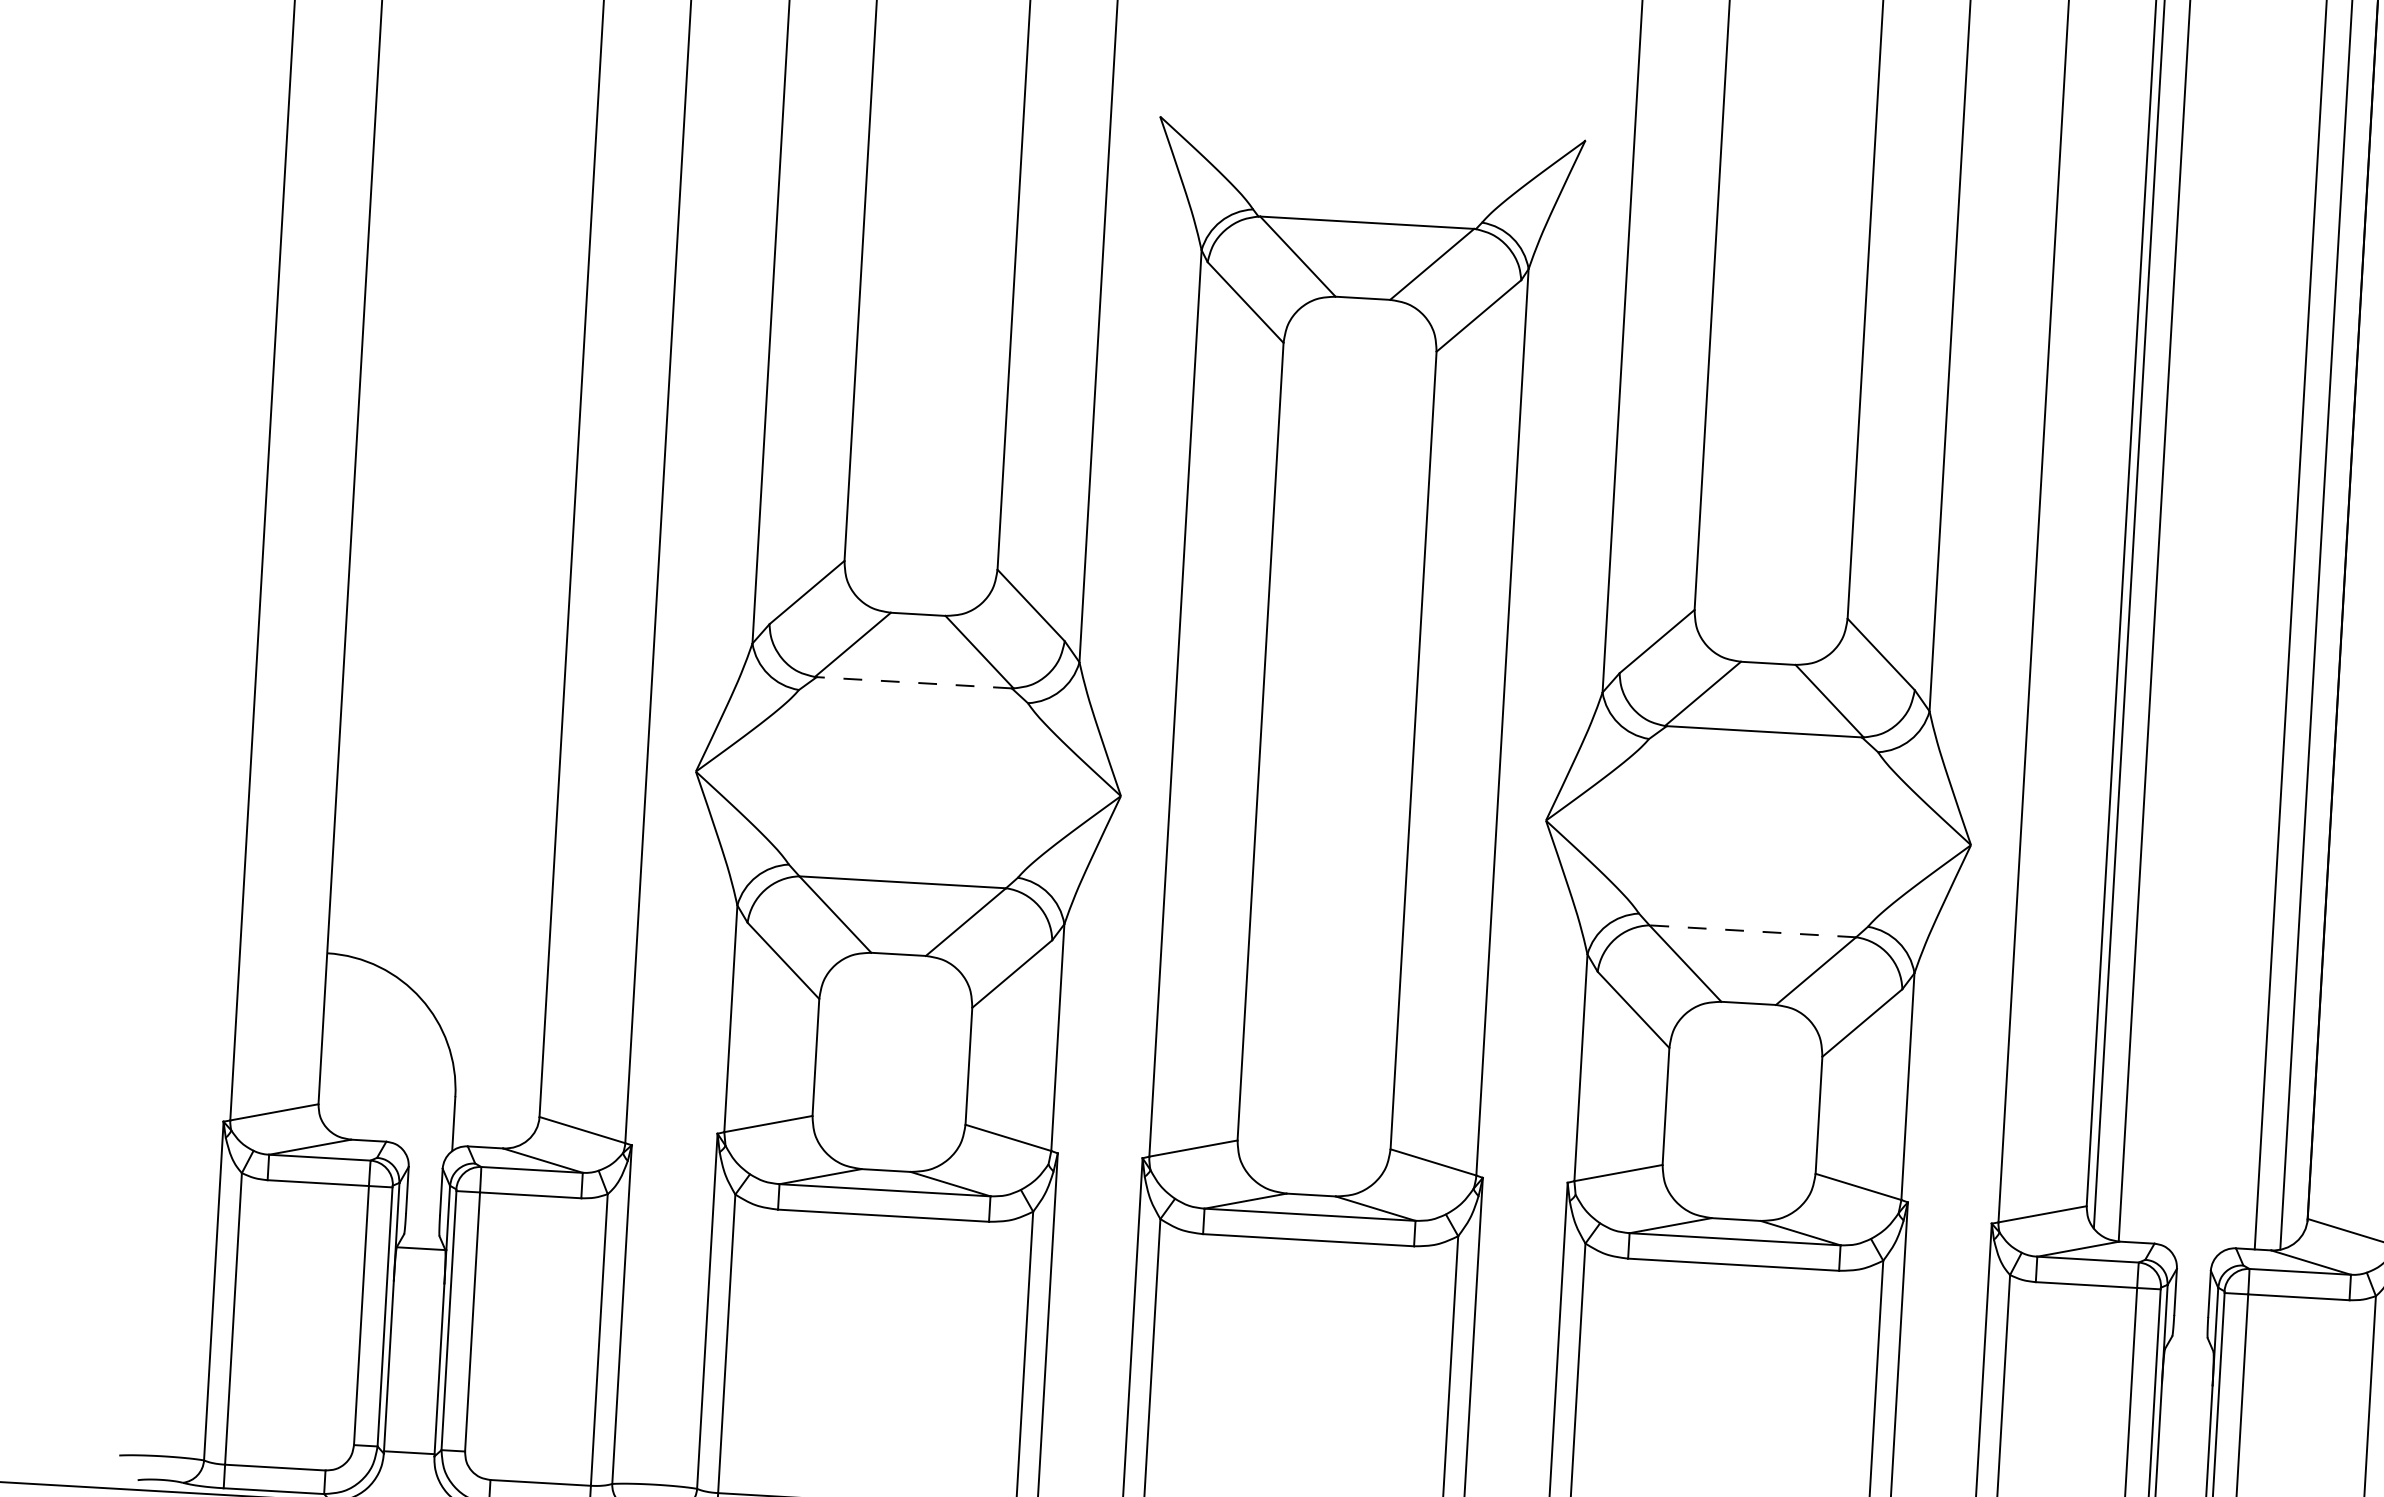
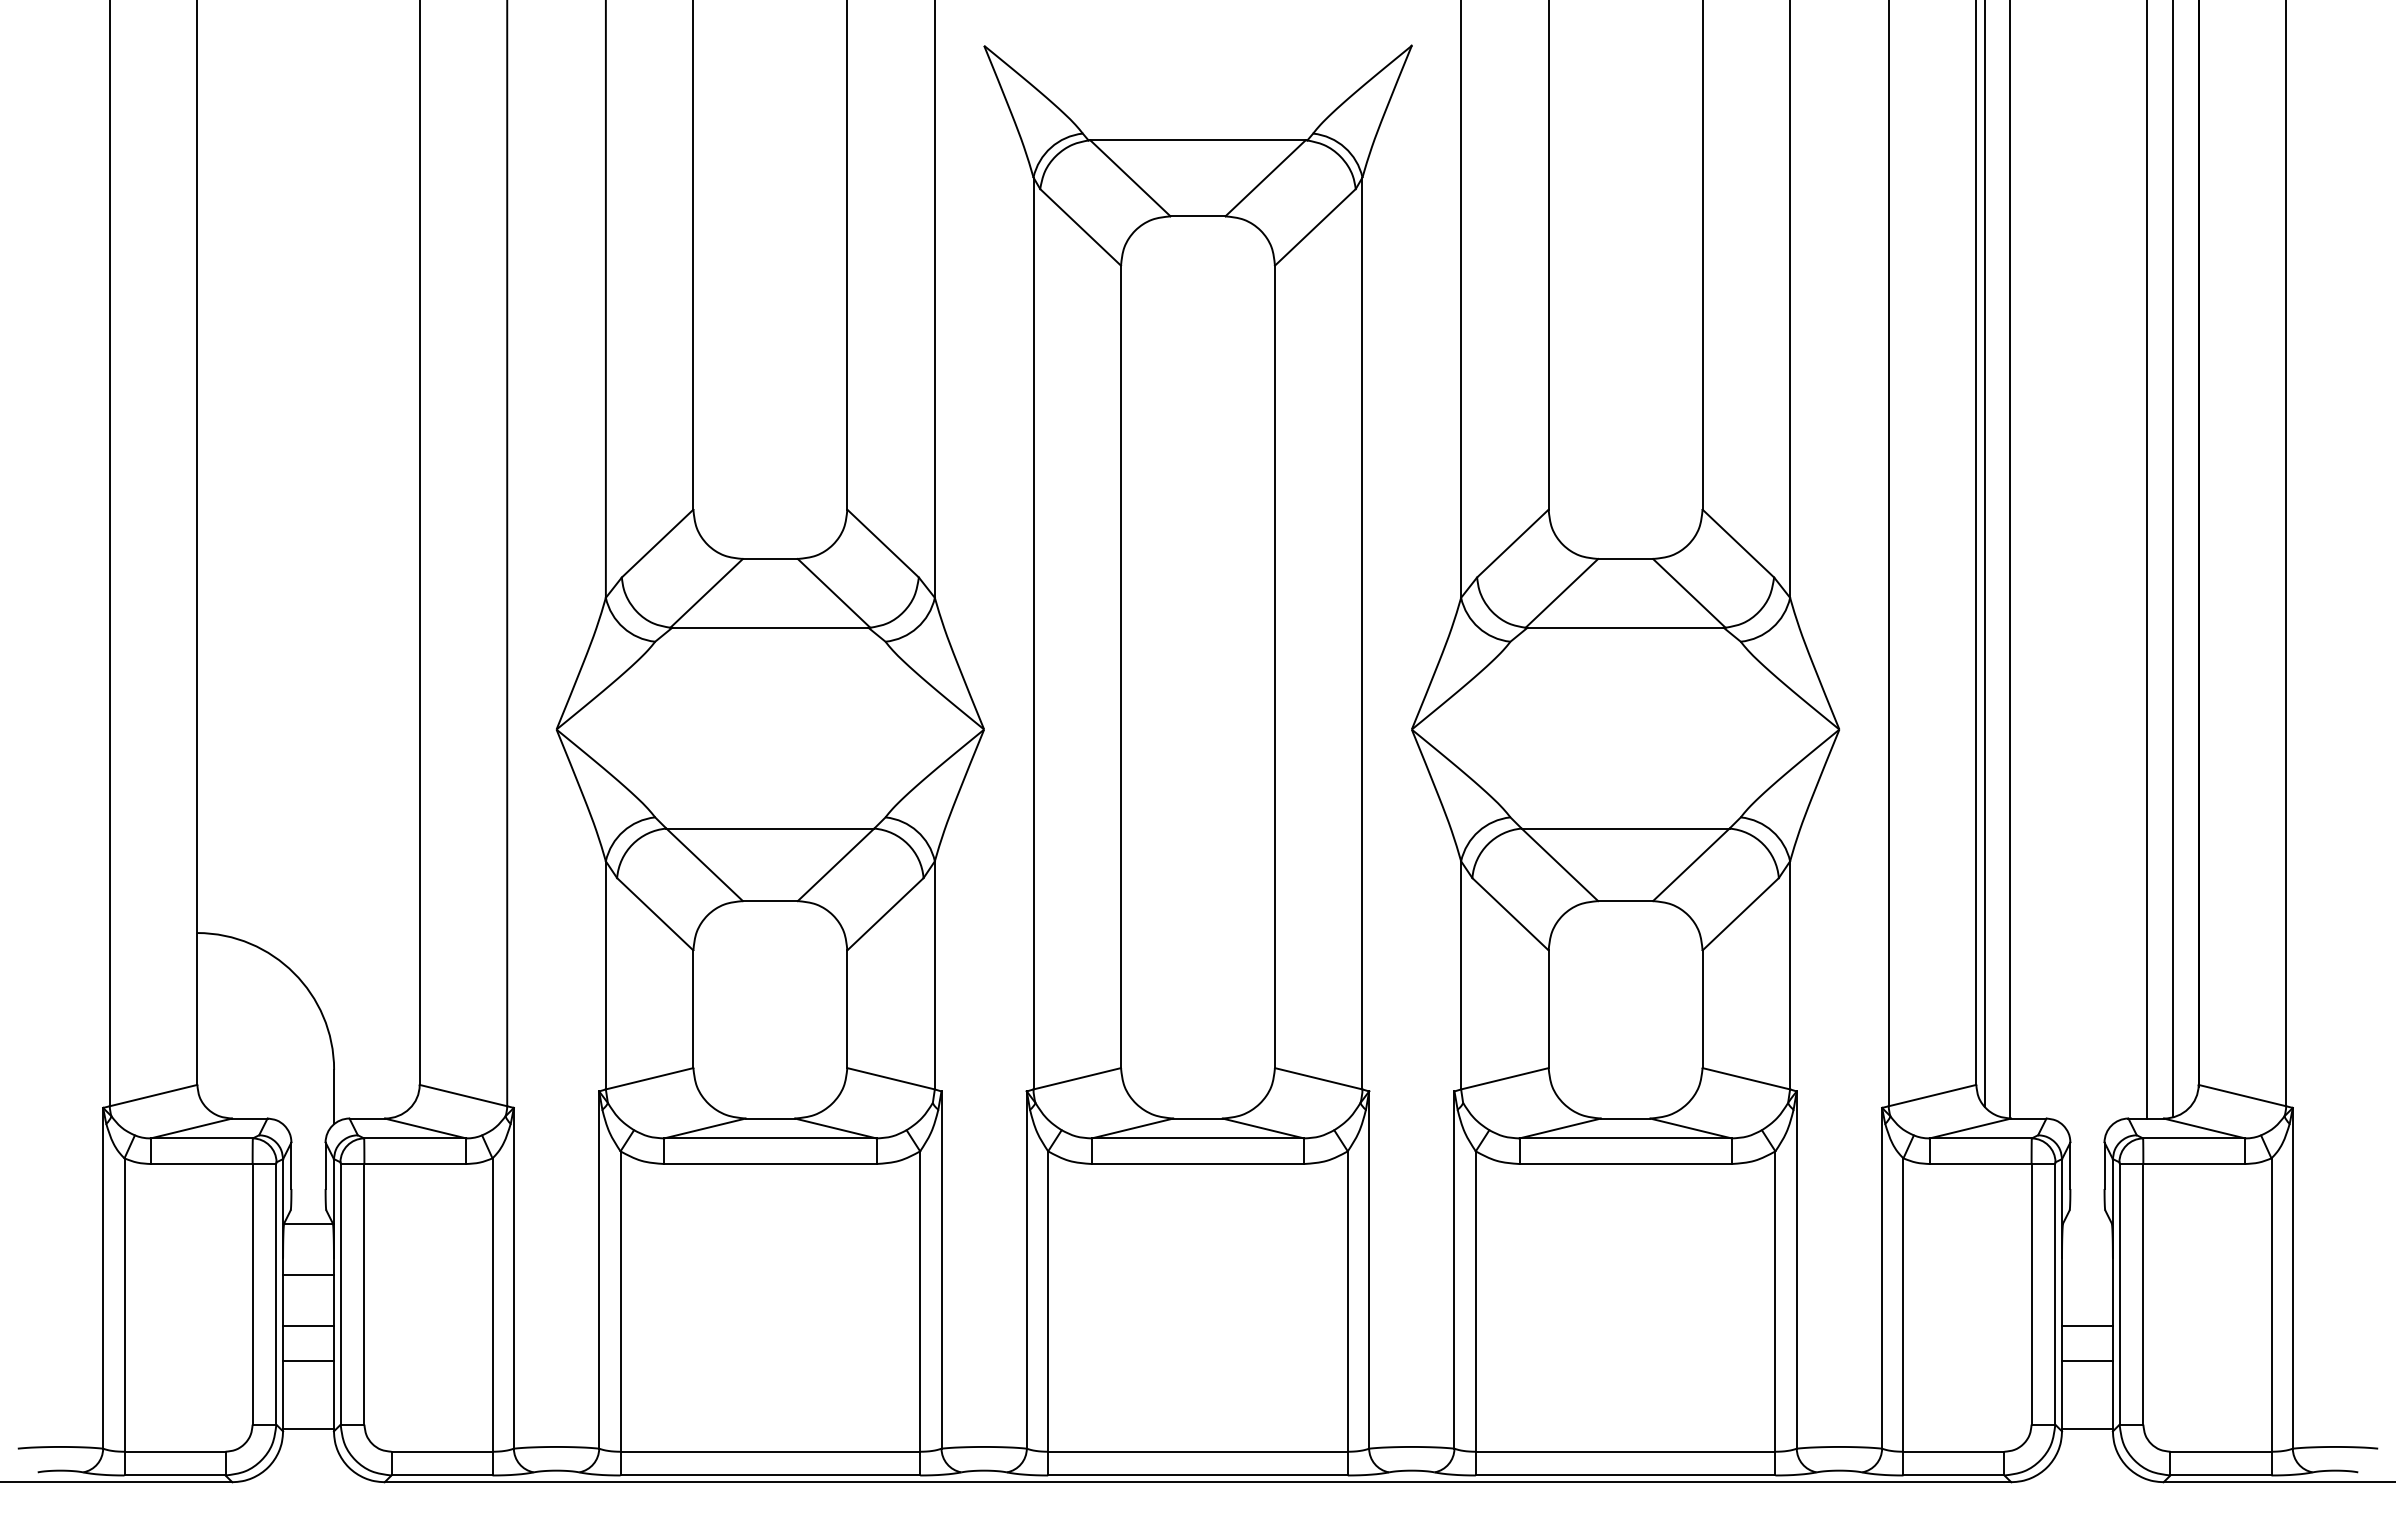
line: (913, 682) -> (769, 627), dashed -> solid
line: (1752, 931) -> (1625, 828), dashed -> solid
line: (418, 1300) -> (308, 1275), added
line: (415, 1350) -> (308, 1326), added
line: (413, 1384) -> (308, 1360), added
line: (2183, 1452) -> (2087, 1326), added
line: (2181, 1486) -> (2087, 1360), added

